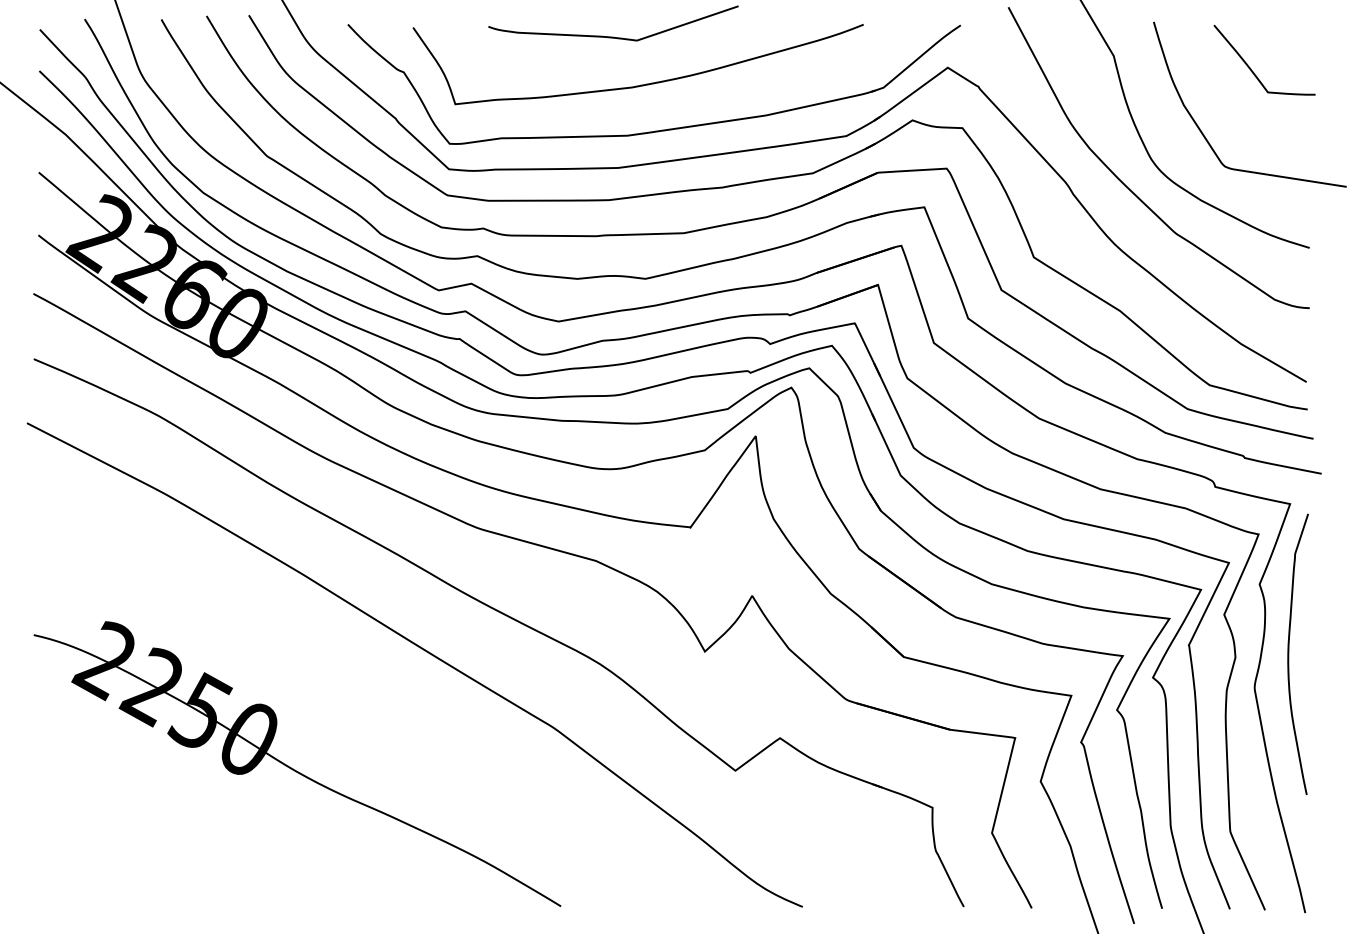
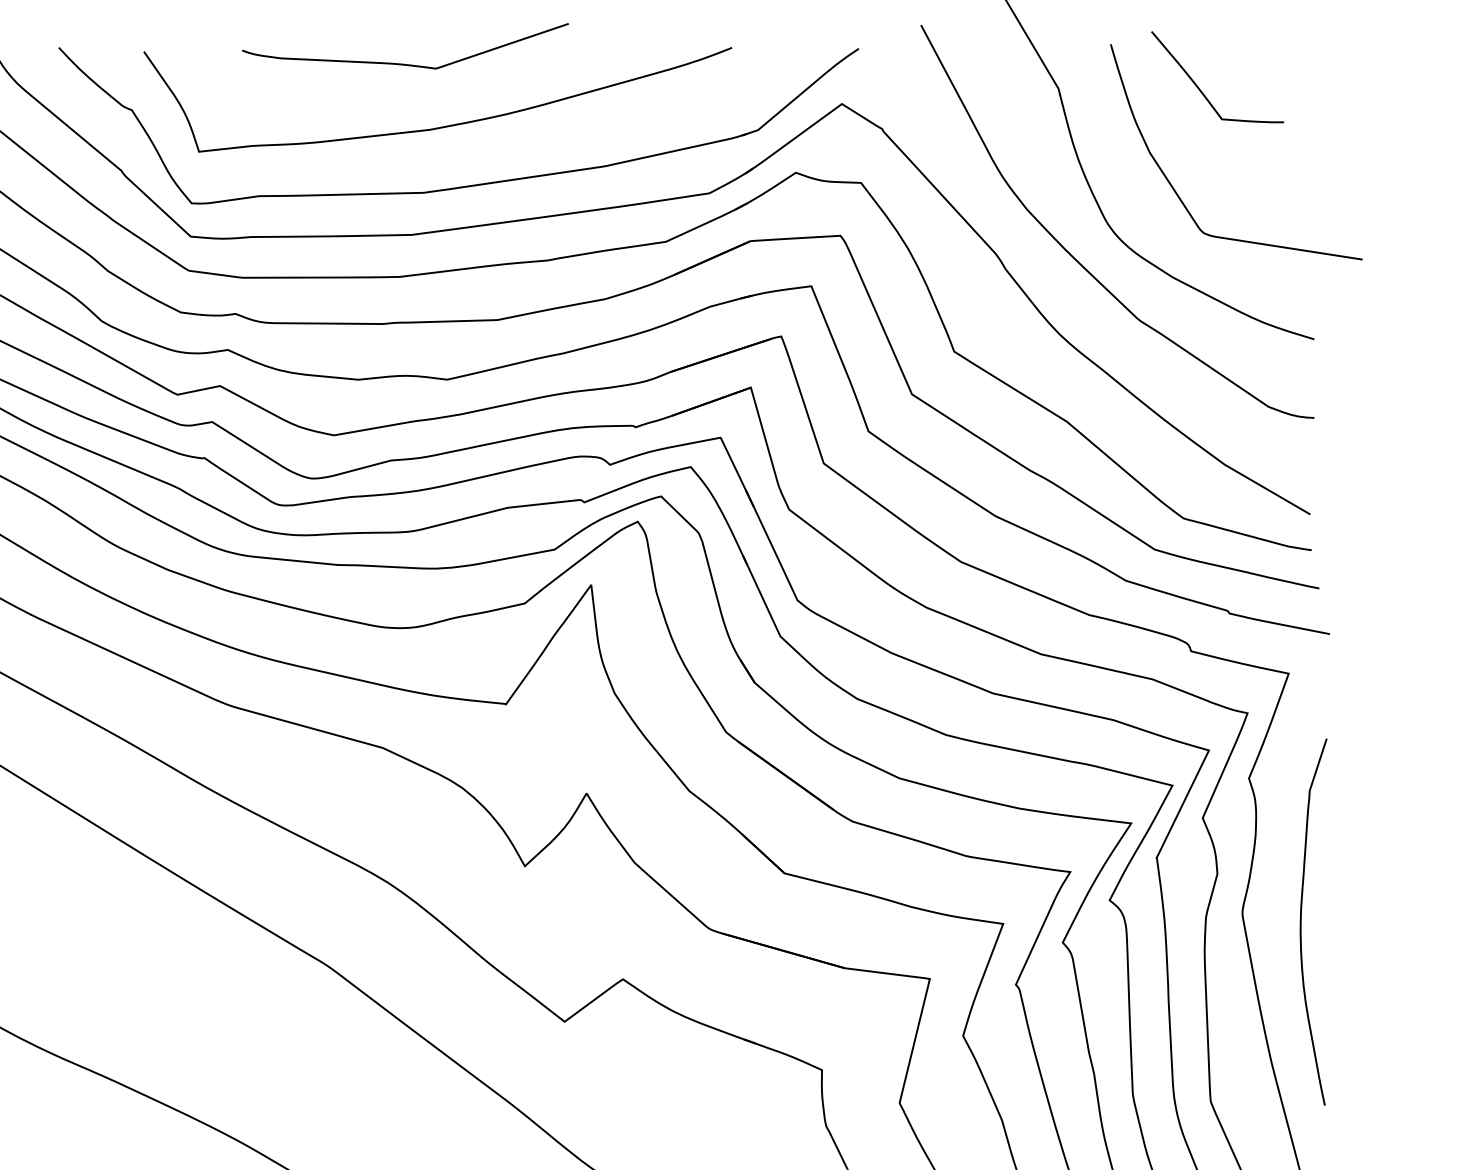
curve: (1251, 68) -> (1200, 88), moved
curve: (1289, 653) -> (1302, 920), moved

